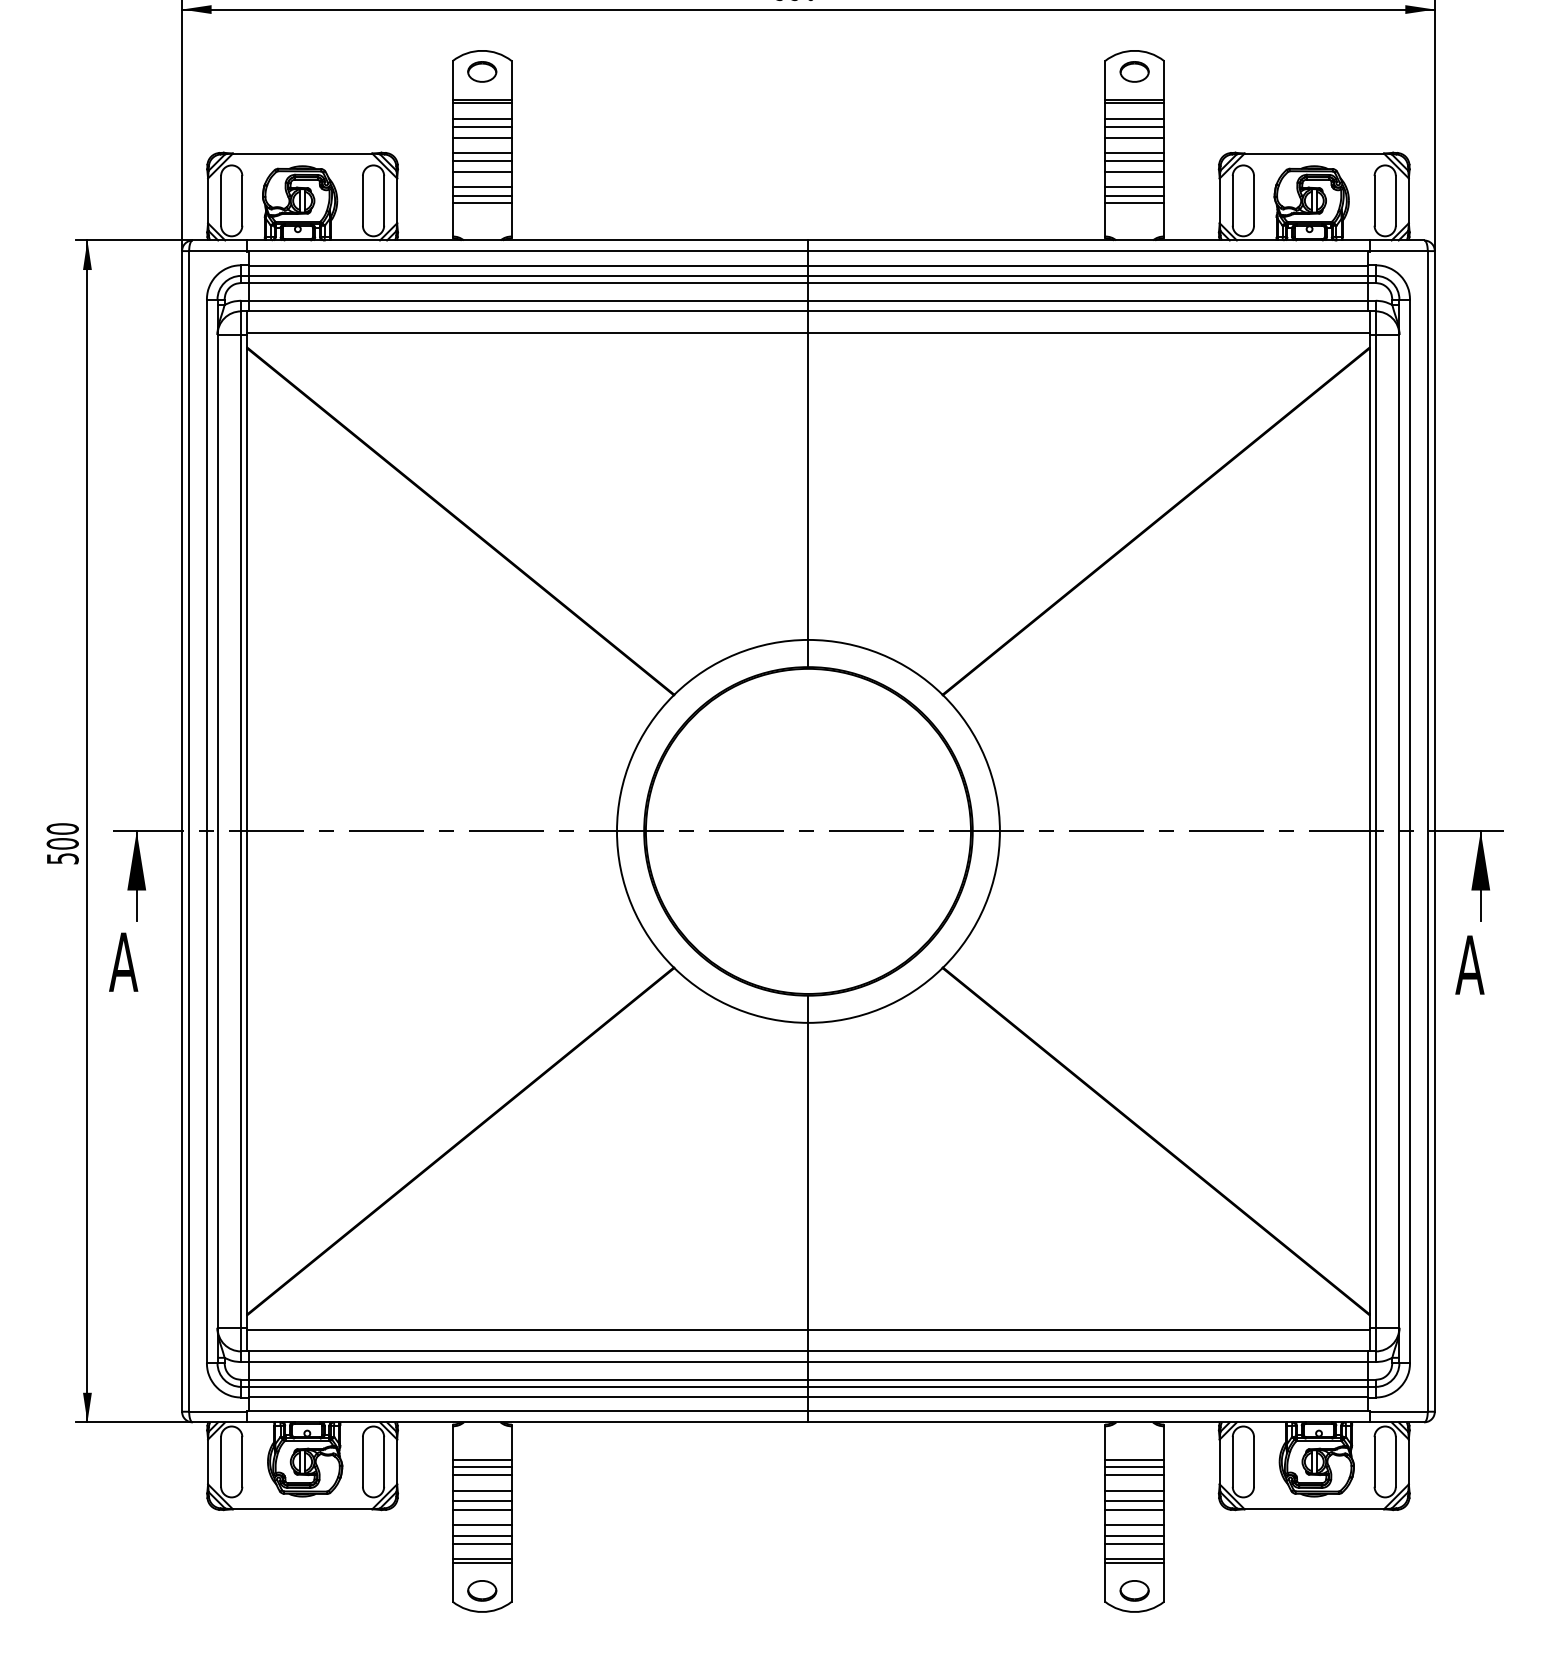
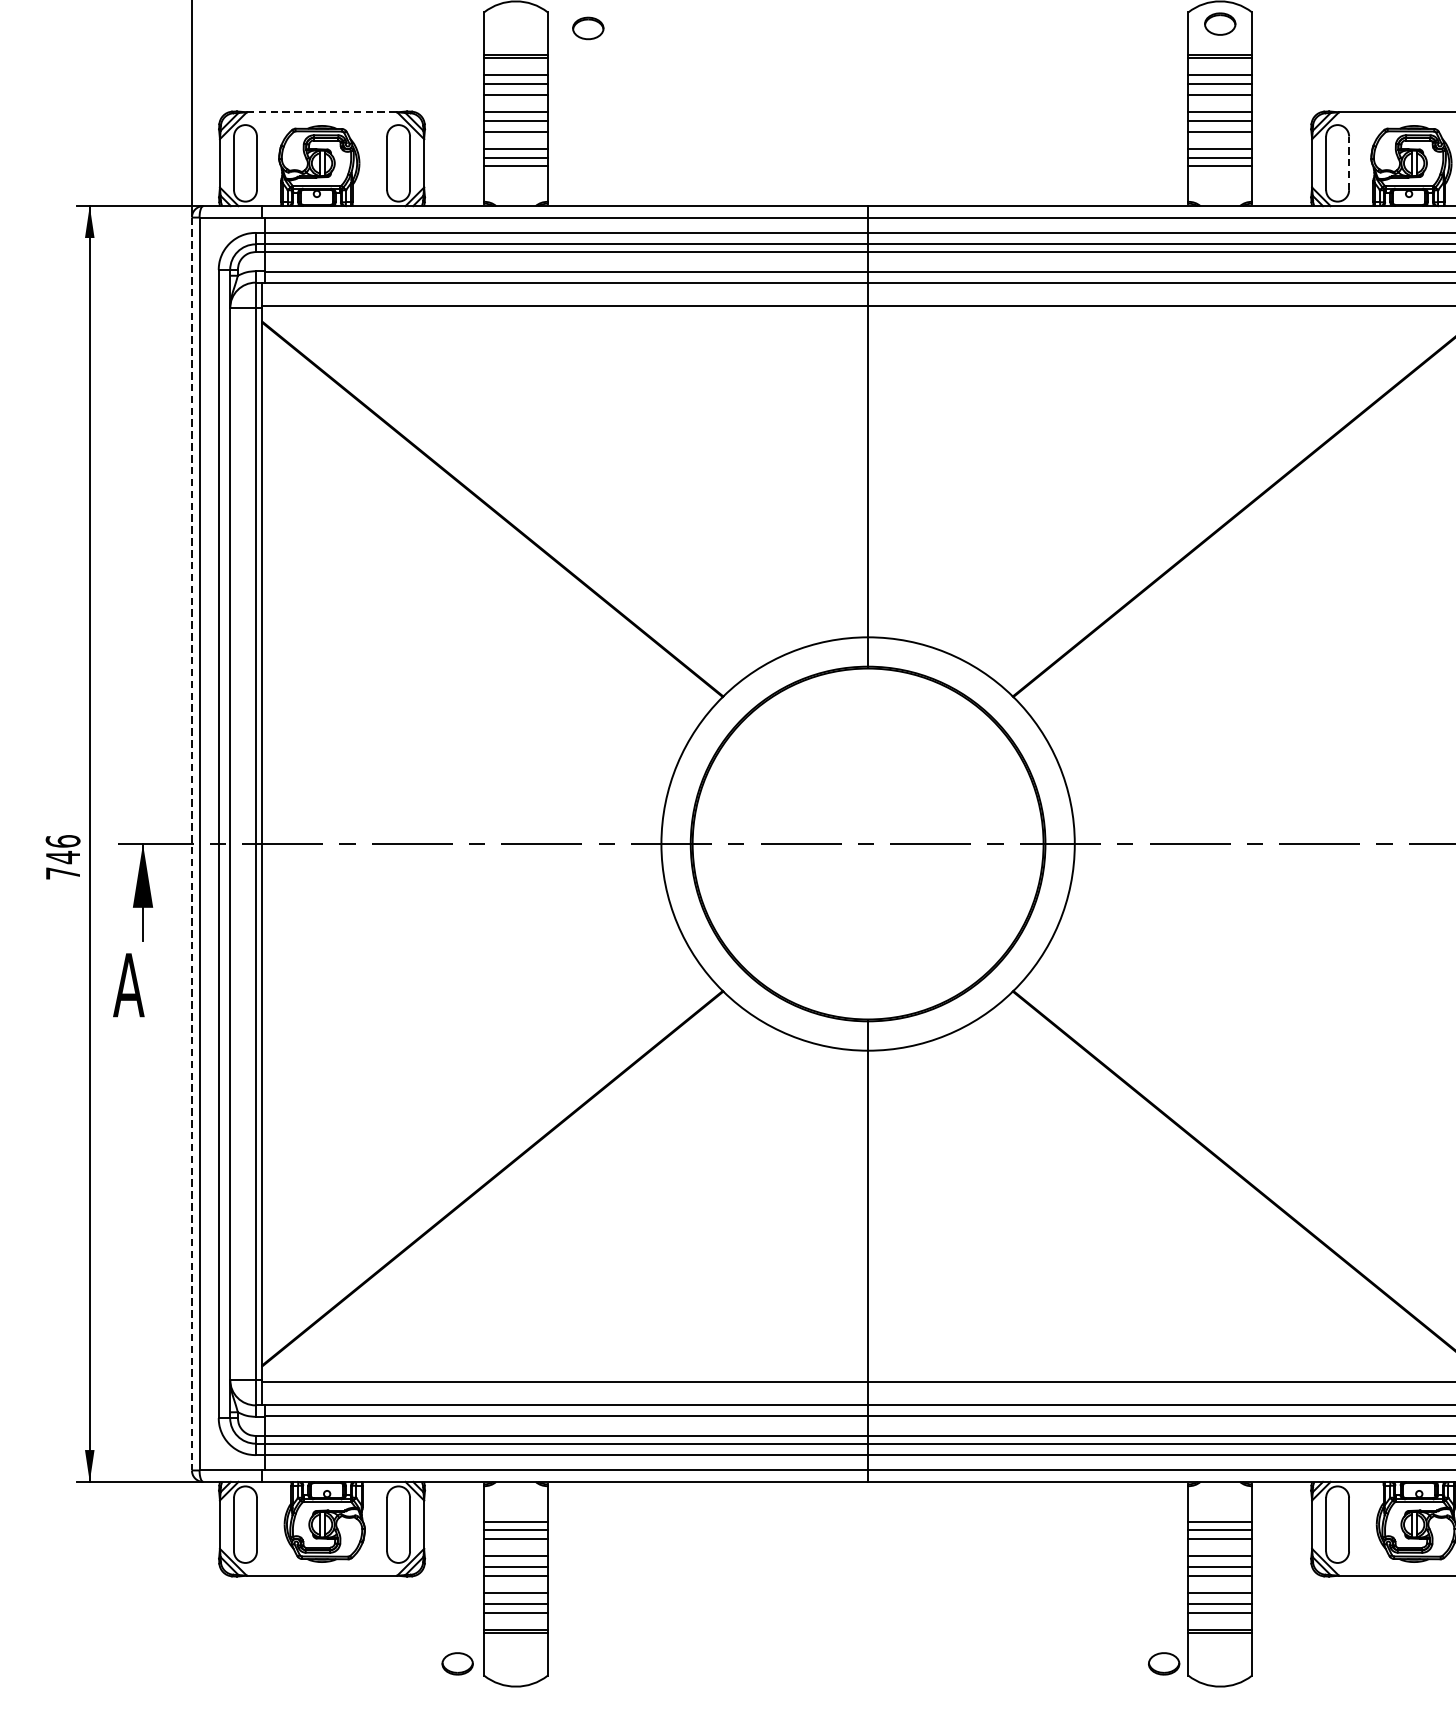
part: (482, 71) -> (588, 28), moved
line: (302, 153) -> (321, 112), solid -> dashed
line: (1254, 200) -> (1349, 162), solid -> dashed
line: (182, 831) -> (192, 844), solid -> dashed
text: (62, 843) -> (62, 857), 500 -> 746
part: (482, 1590) -> (457, 1663), moved
part: (1134, 1590) -> (1163, 1663), moved

